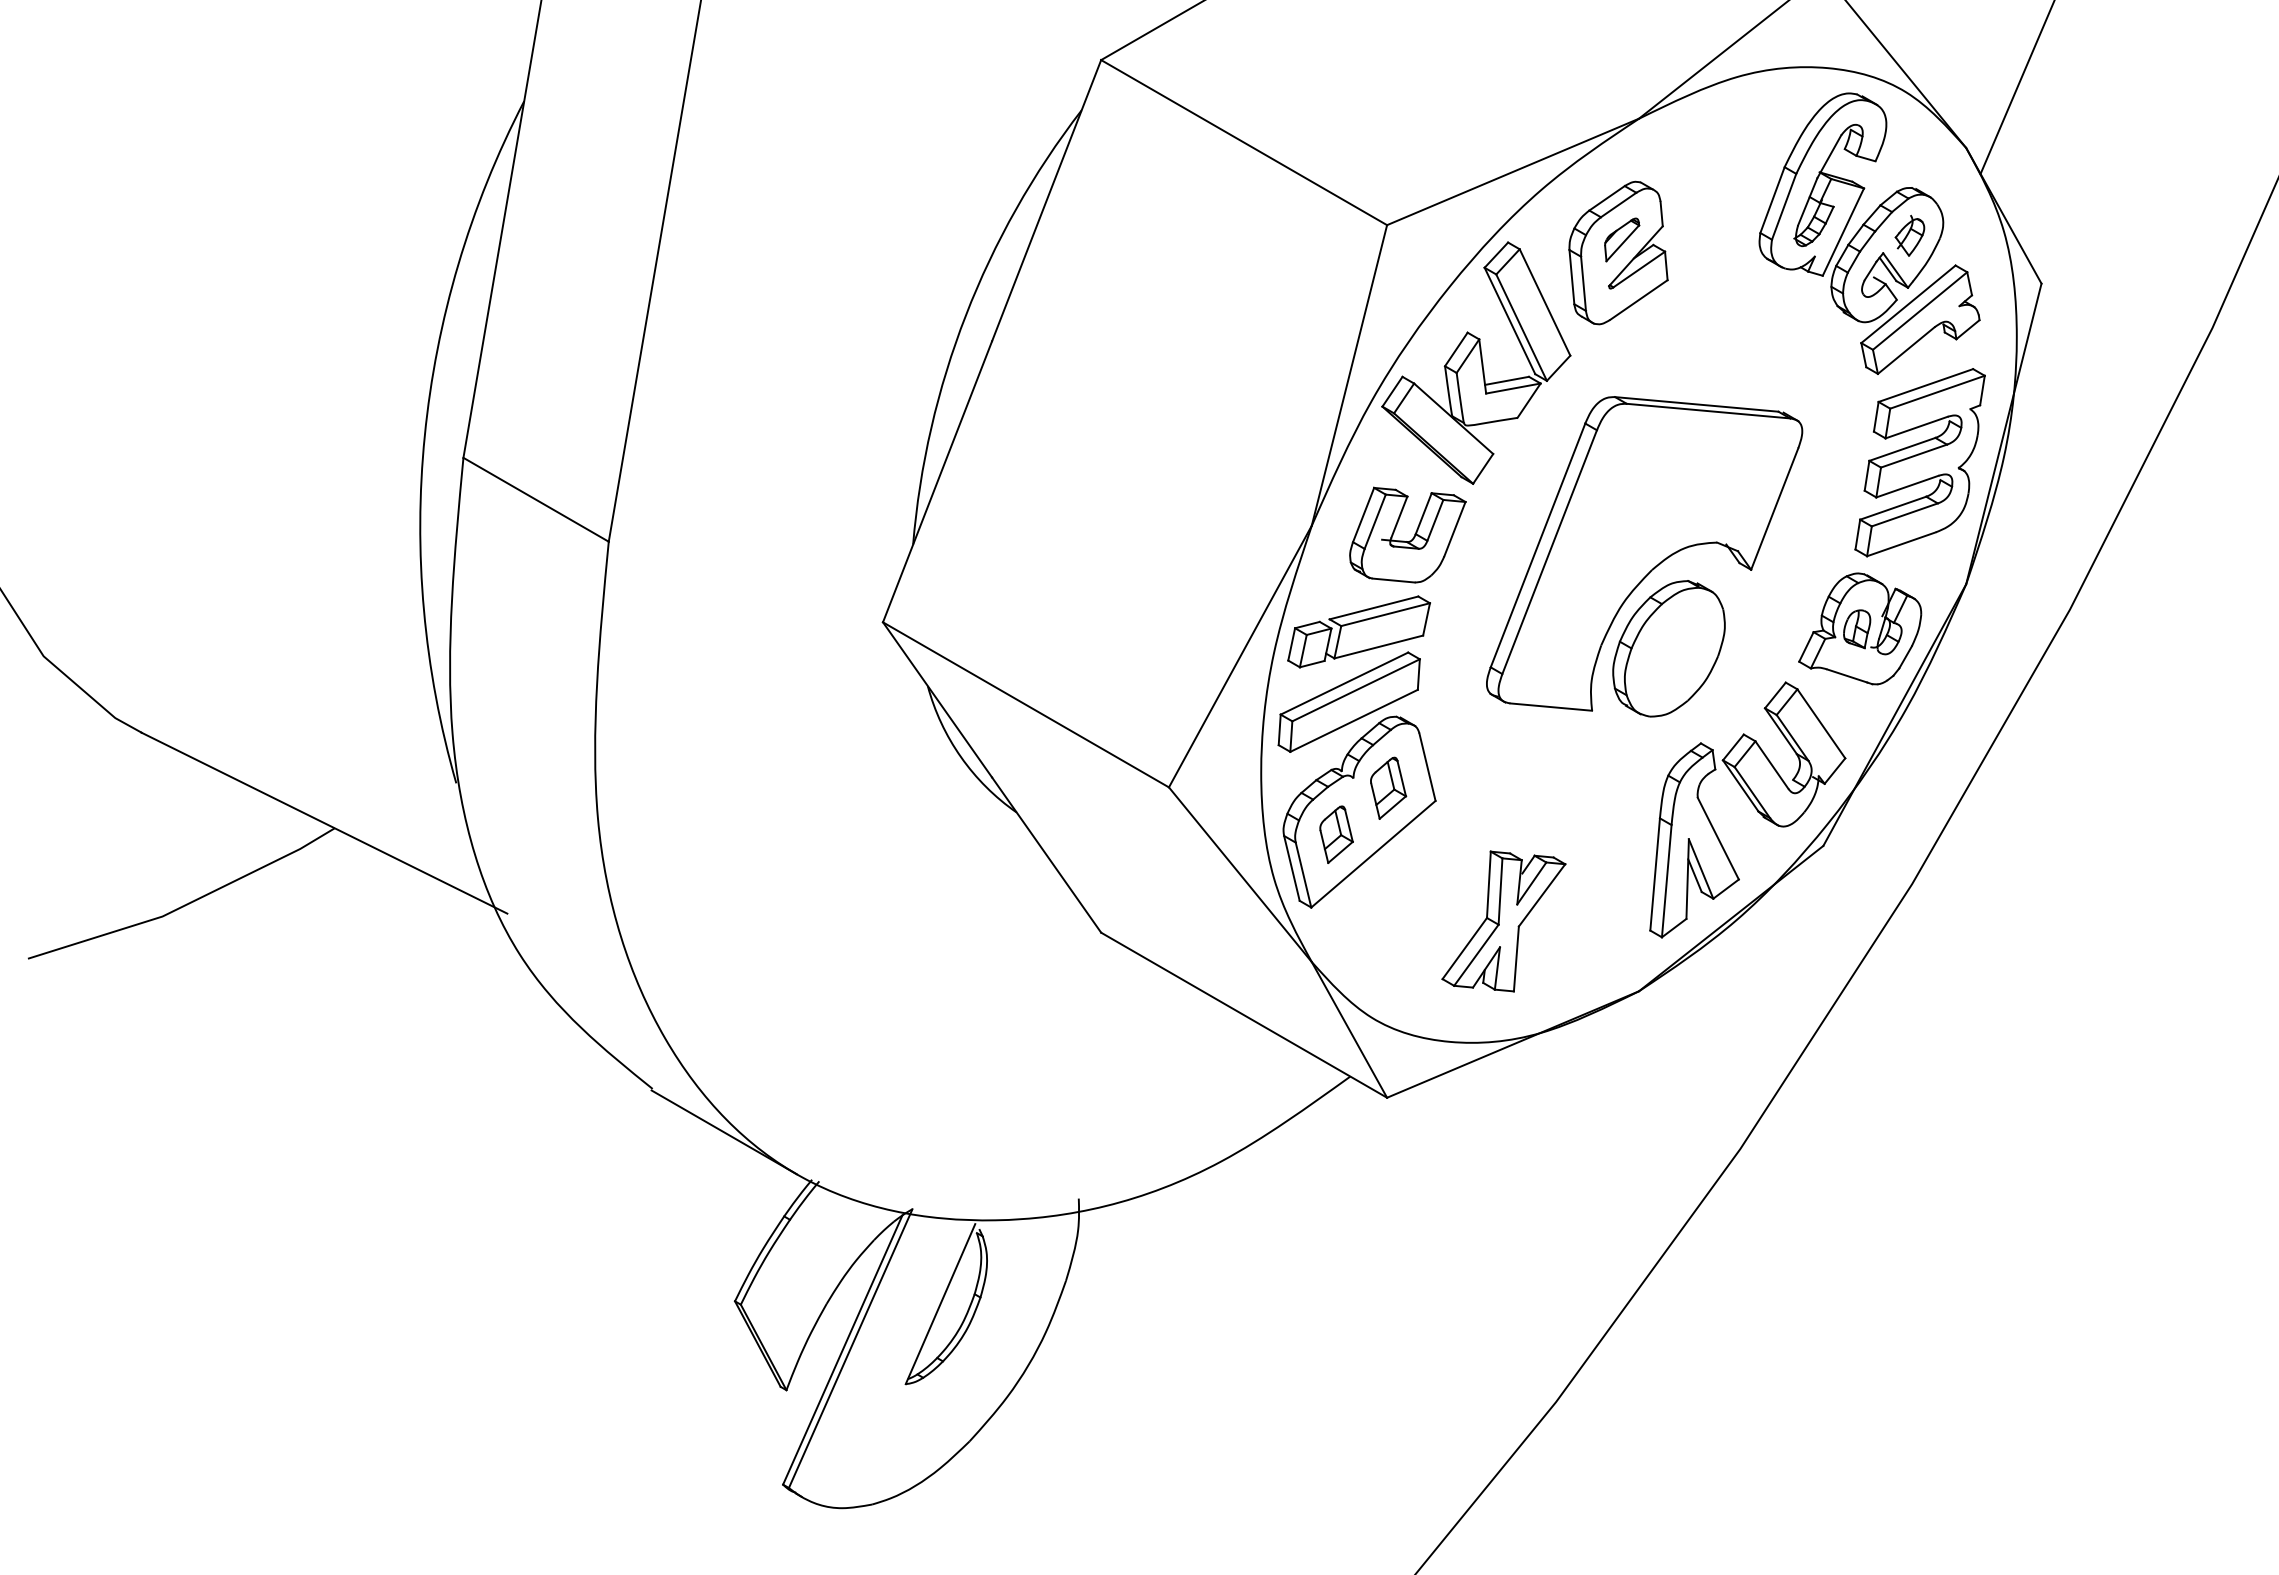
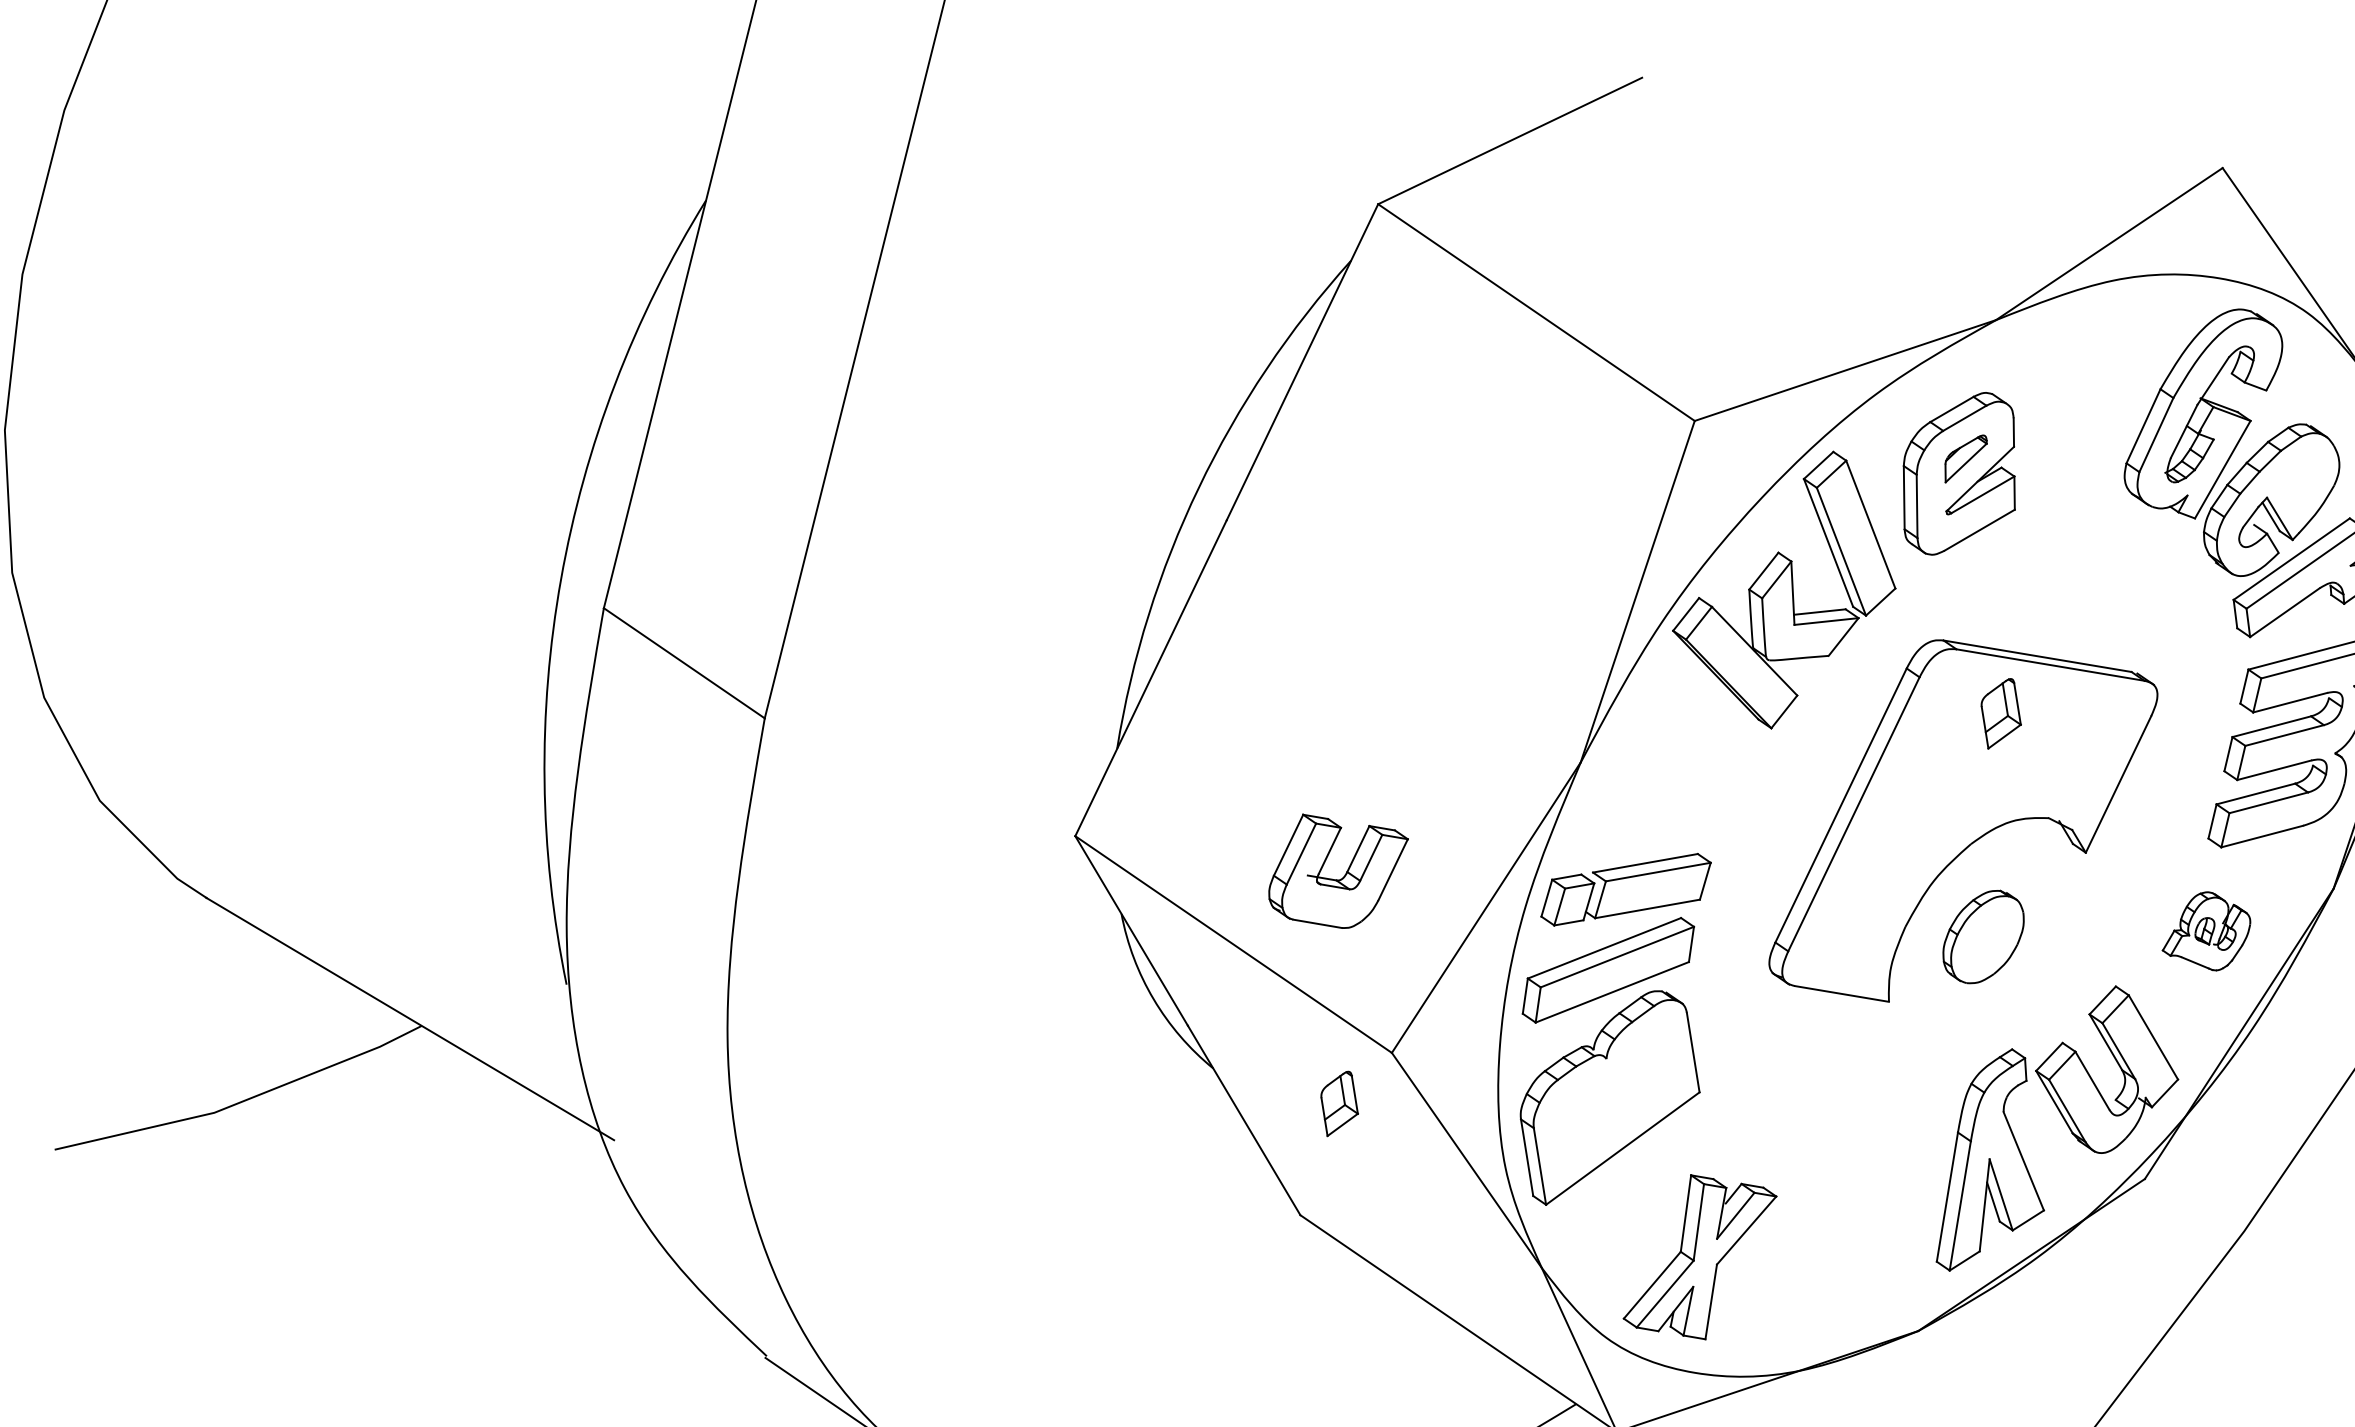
part: (1909, 235) -> (2299, 479), removed
part: (1413, 536) -> (1344, 874), moved
part: (1860, 628) -> (2207, 930), size x0.6
part: (1668, 648) -> (1983, 936), size x0.6
part: (1388, 787) -> (2001, 713), moved
part: (1336, 834) -> (1339, 1103), moved
part: (1503, 921) -> (1699, 1257), moved

